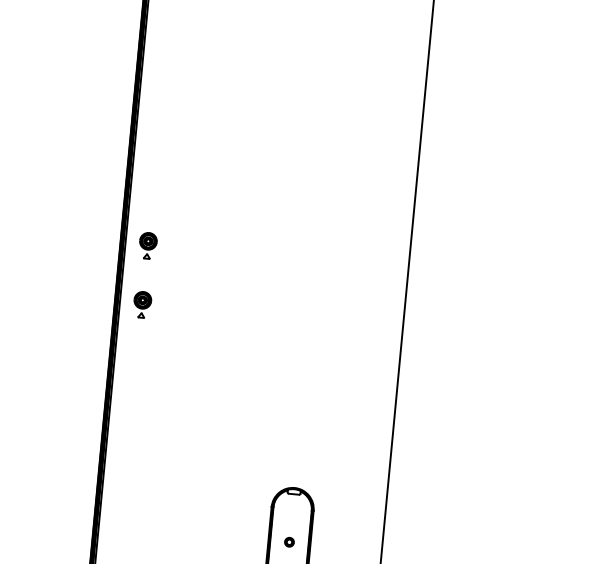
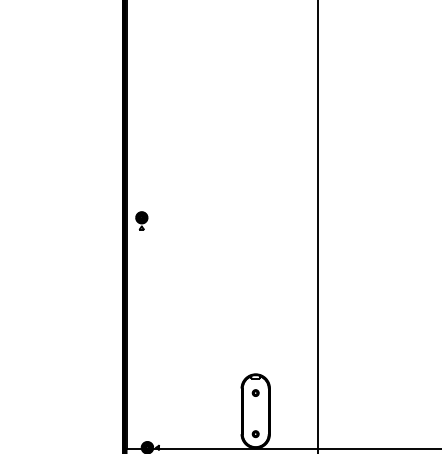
part: (141, 304) -> (141, 260), removed
part: (289, 541) -> (255, 392), moved

